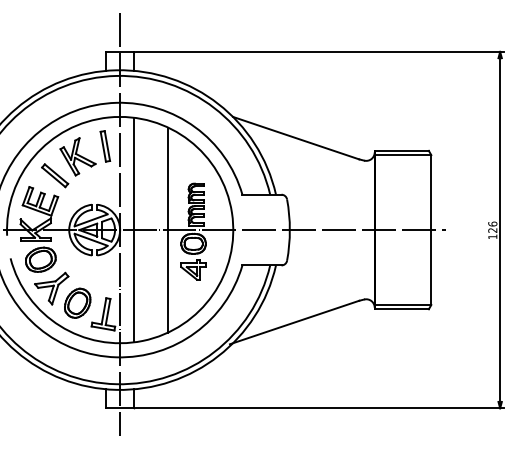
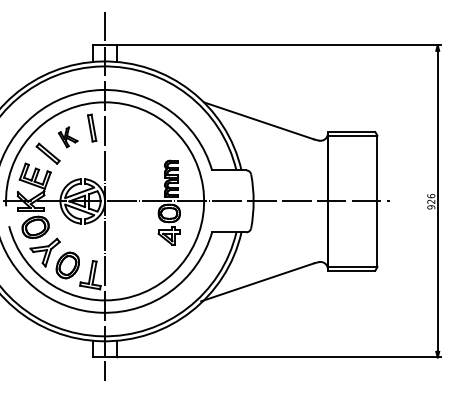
part: (77, 156) -> (67, 136), size x0.6
line: (134, 229) -> (117, 200), removed
line: (168, 229) -> (147, 200), removed
text: (492, 236) -> (431, 207), 126 -> 926

